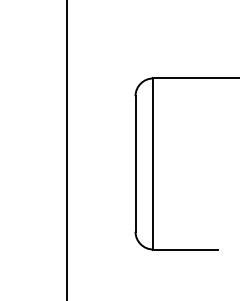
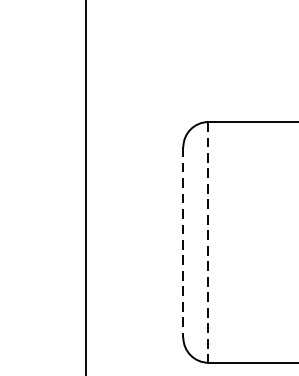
line: (135, 163) -> (183, 241), solid -> dashed
line: (153, 163) -> (208, 241), solid -> dashed

